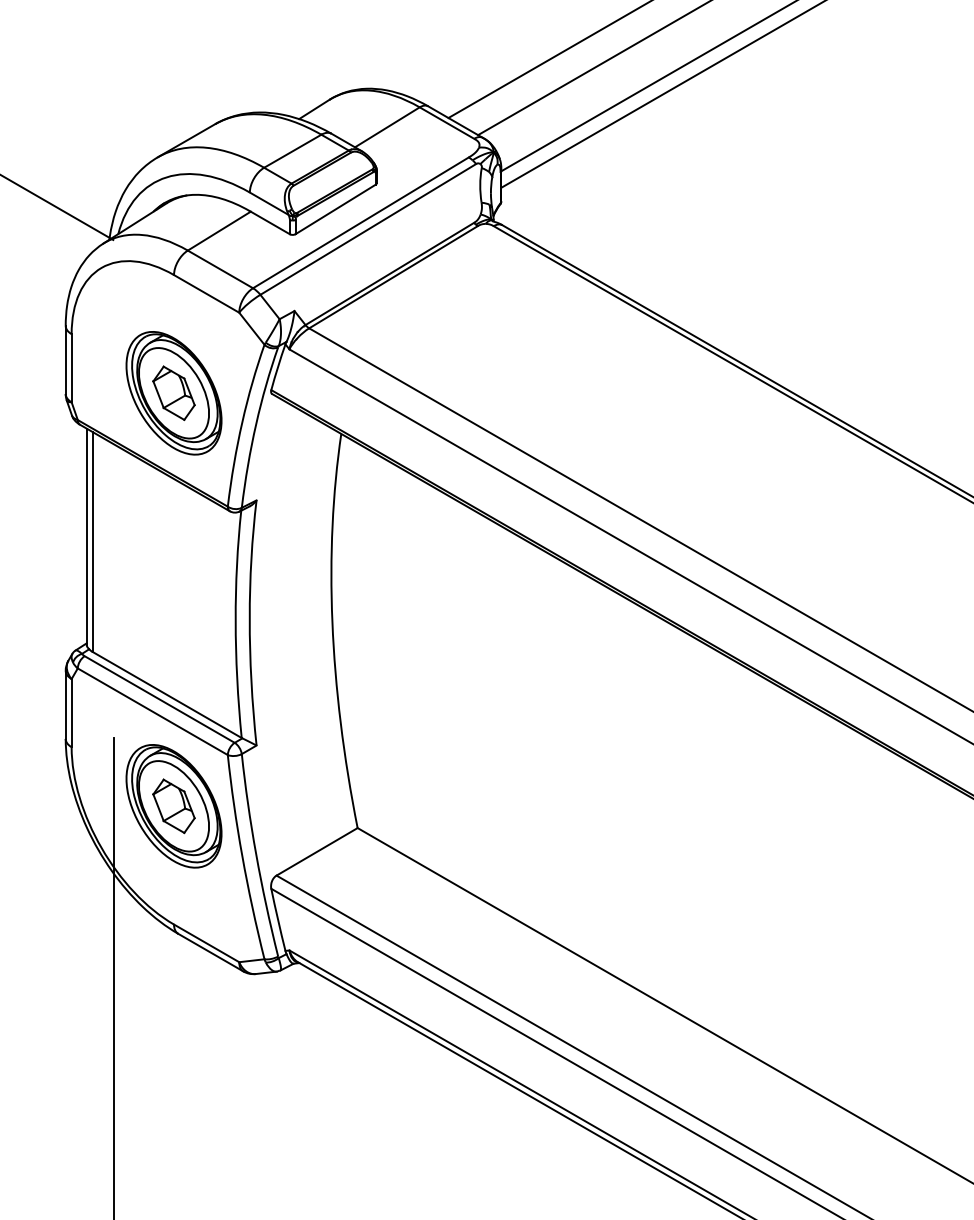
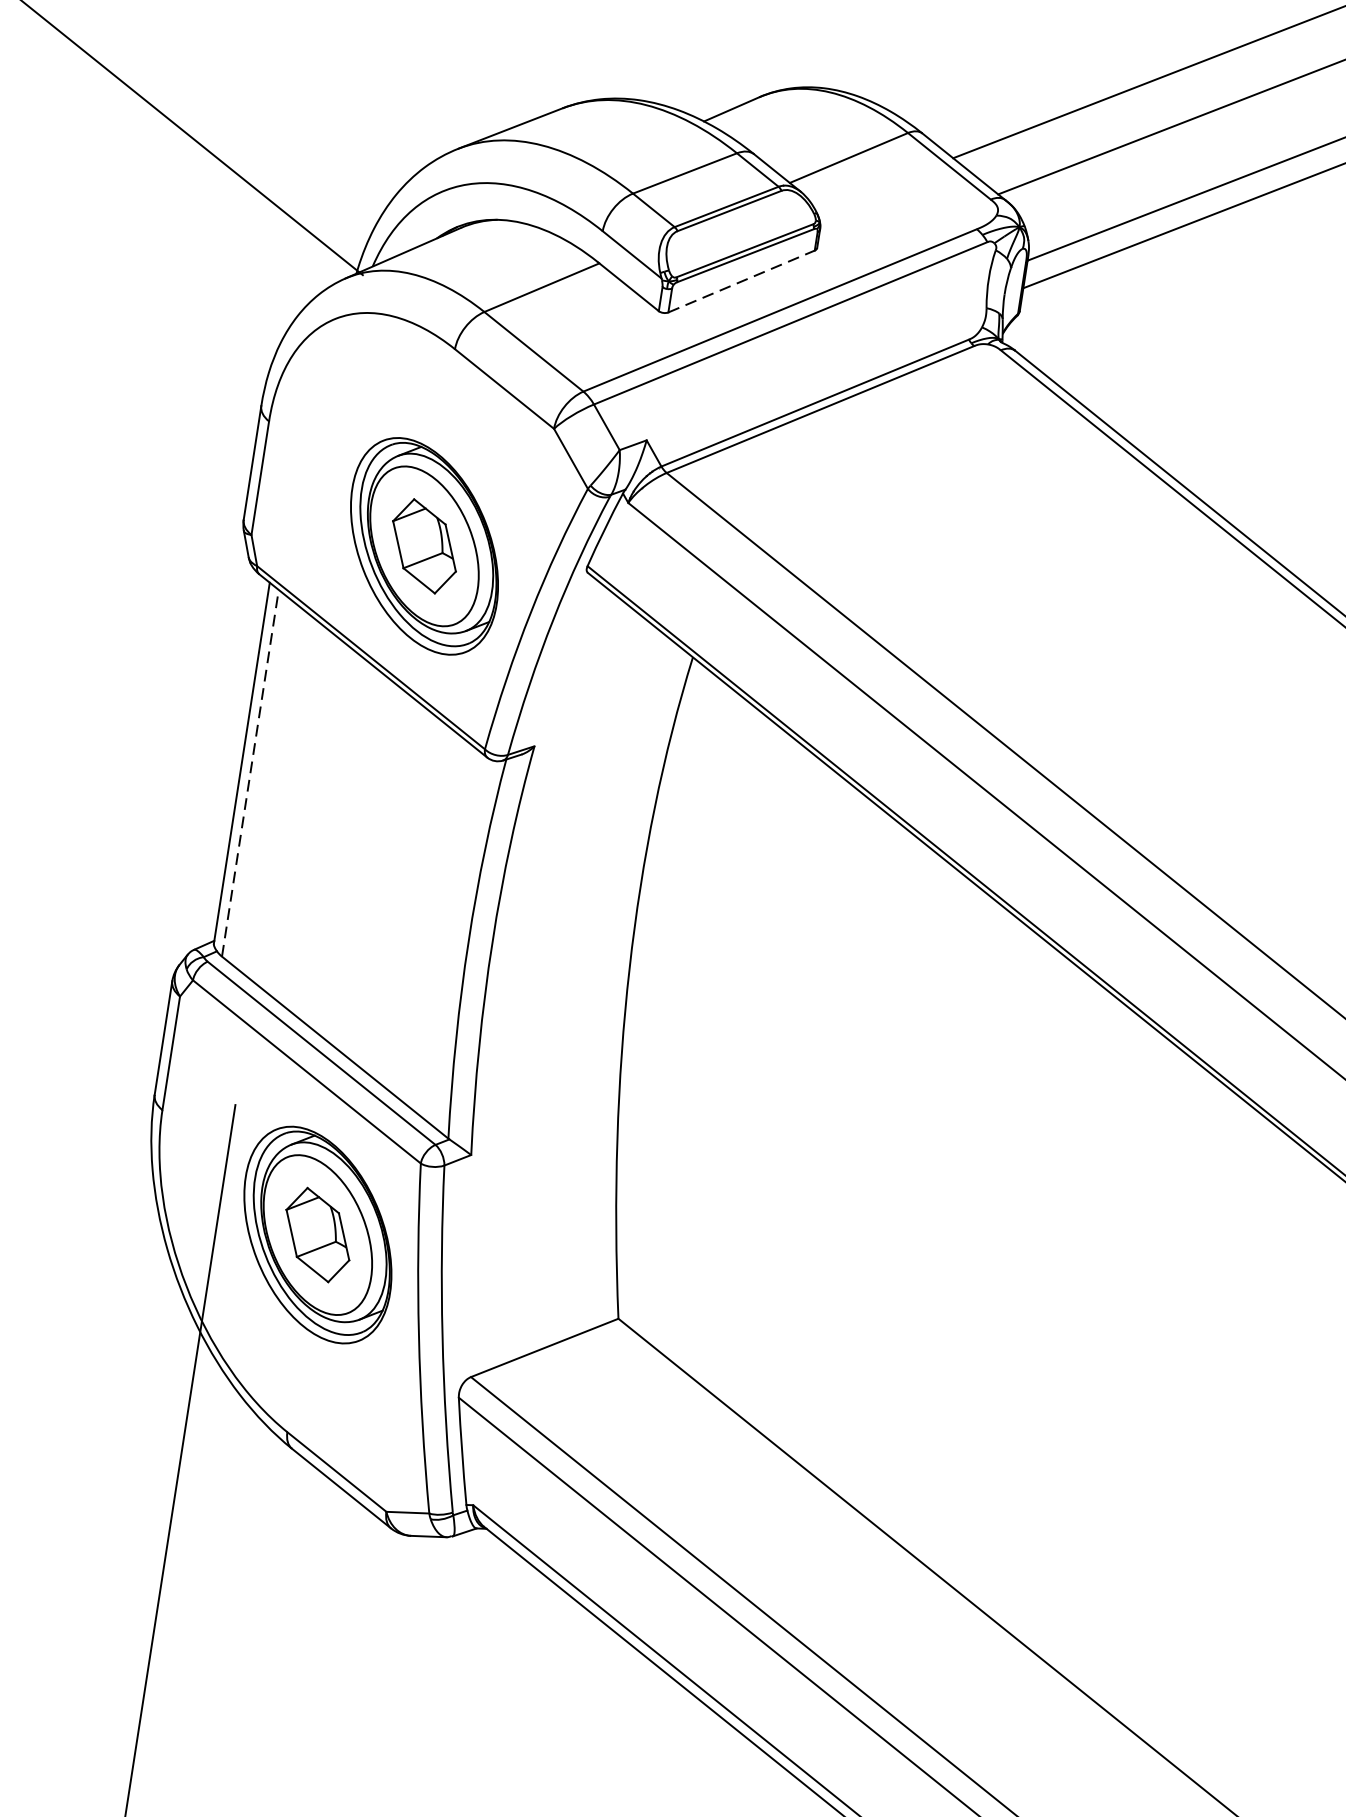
line: (336, 209) -> (742, 281), solid -> dashed
line: (92, 541) -> (250, 772), solid -> dashed

